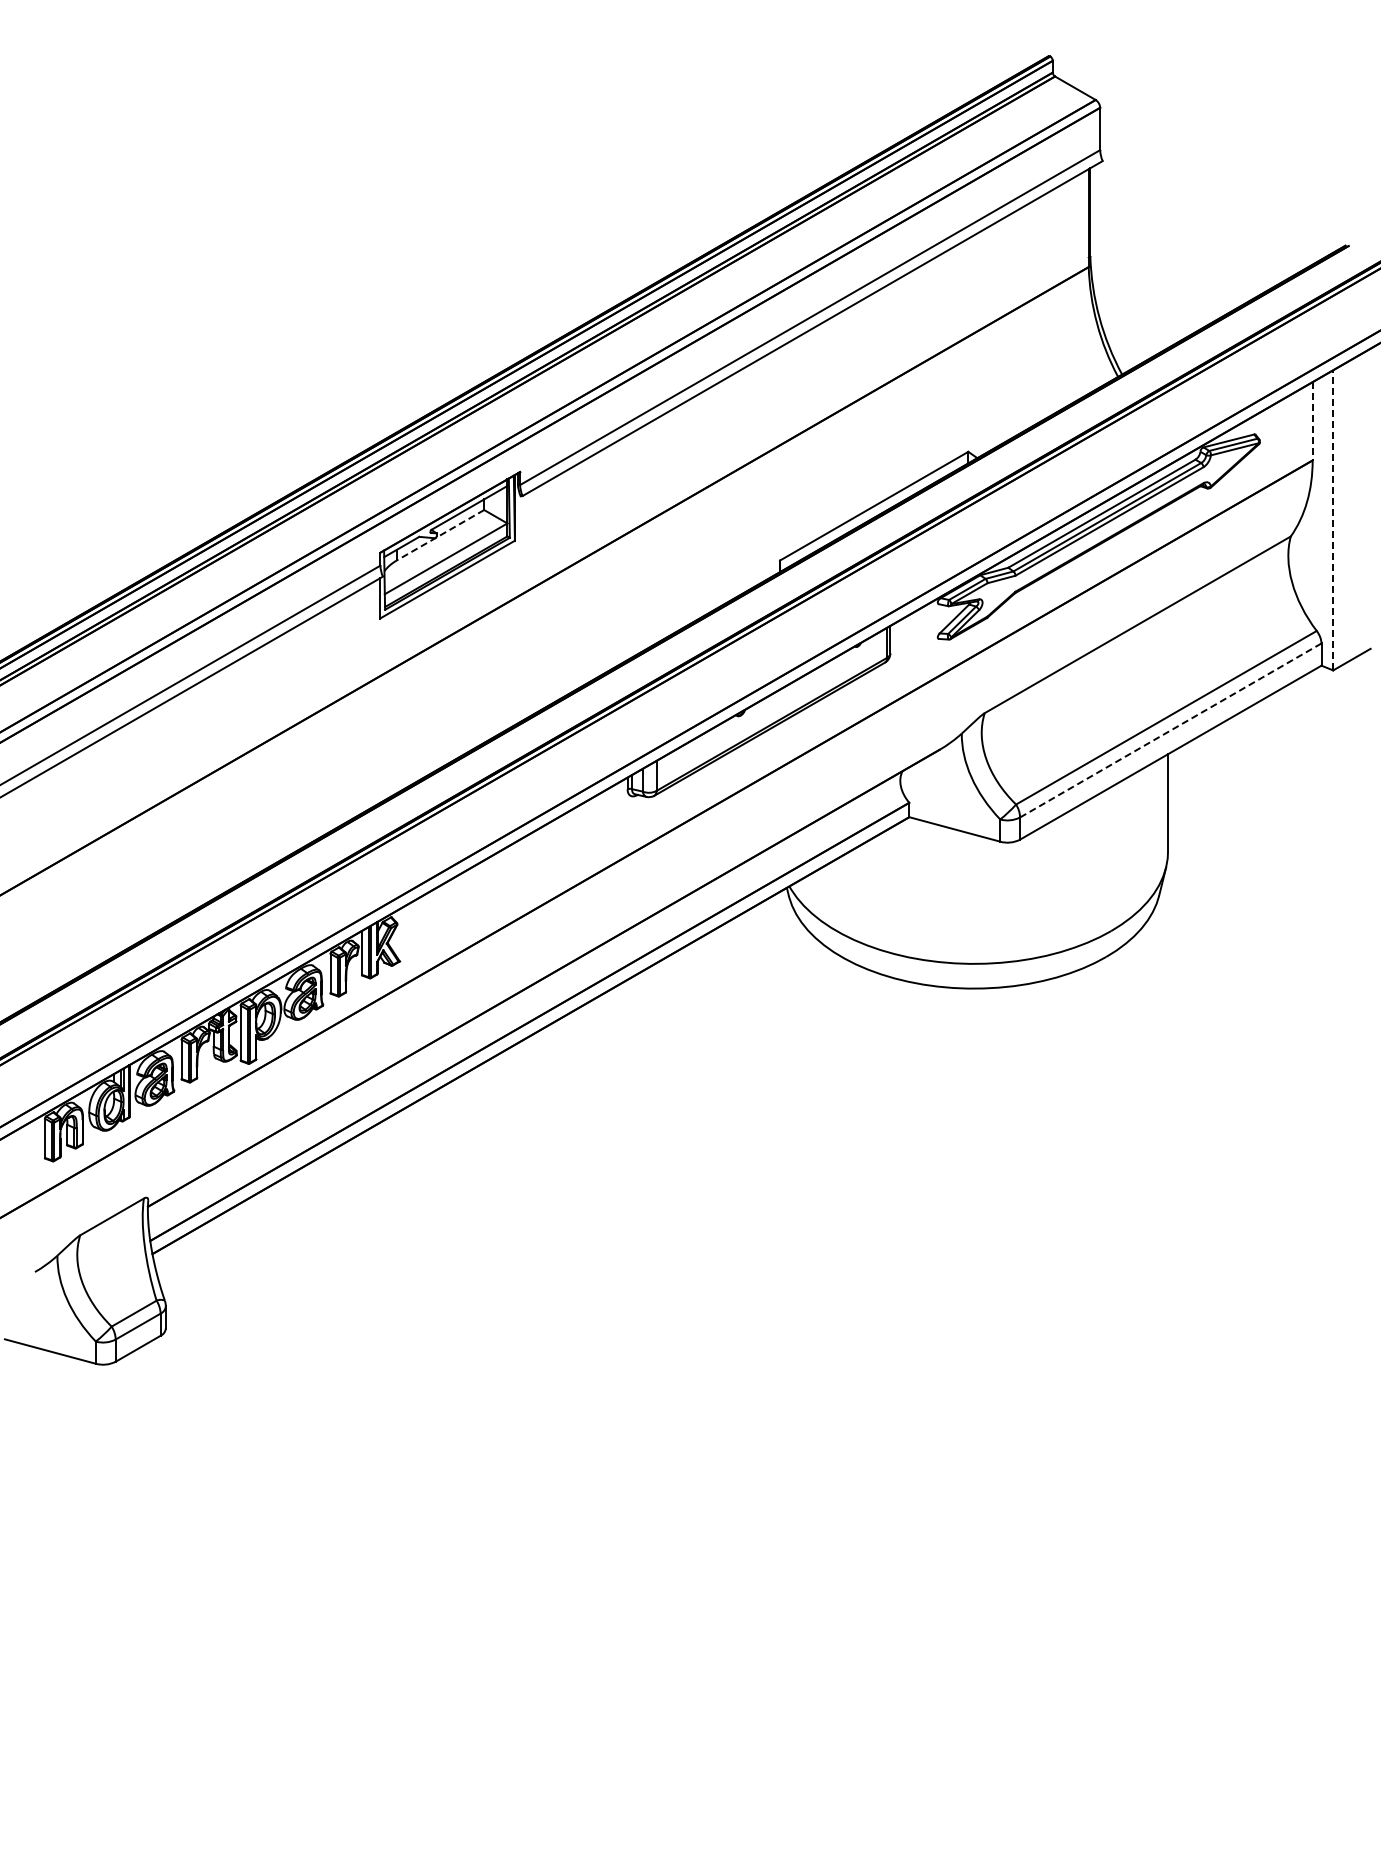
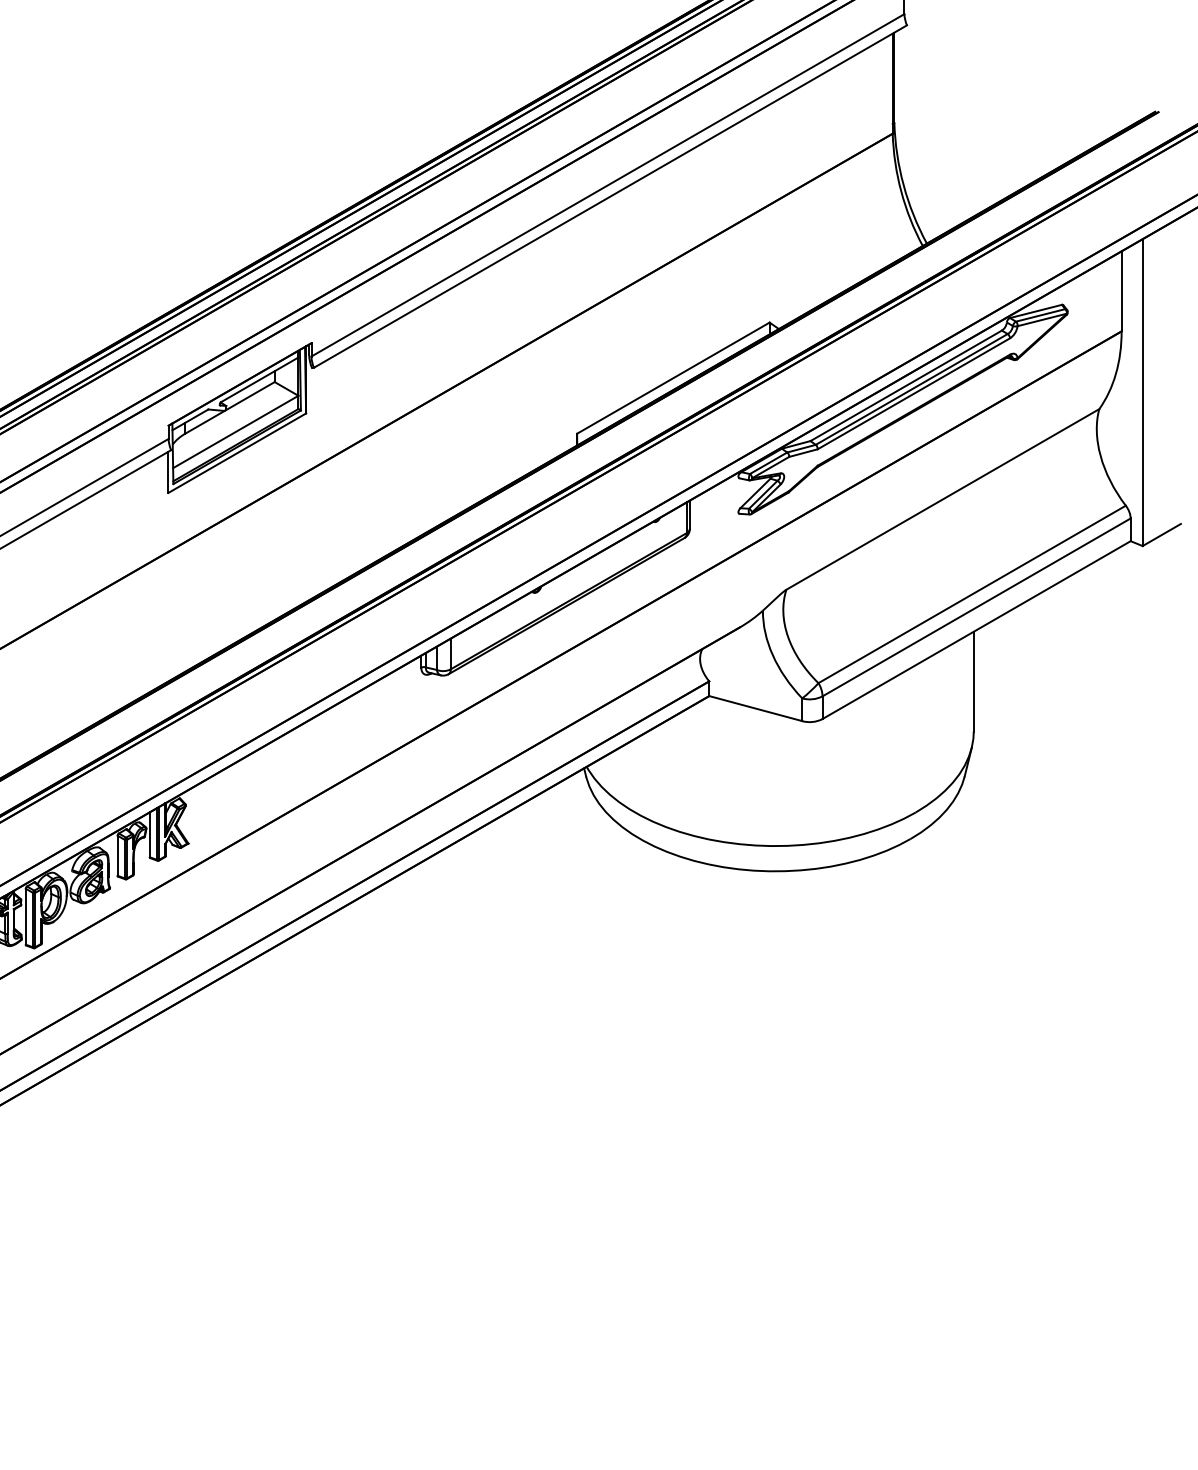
line: (1312, 421) -> (1121, 291), dashed -> solid
line: (1333, 519) -> (1142, 391), dashed -> solid
line: (440, 535) -> (230, 408), dashed -> solid
line: (1170, 730) -> (976, 607), dashed -> solid

